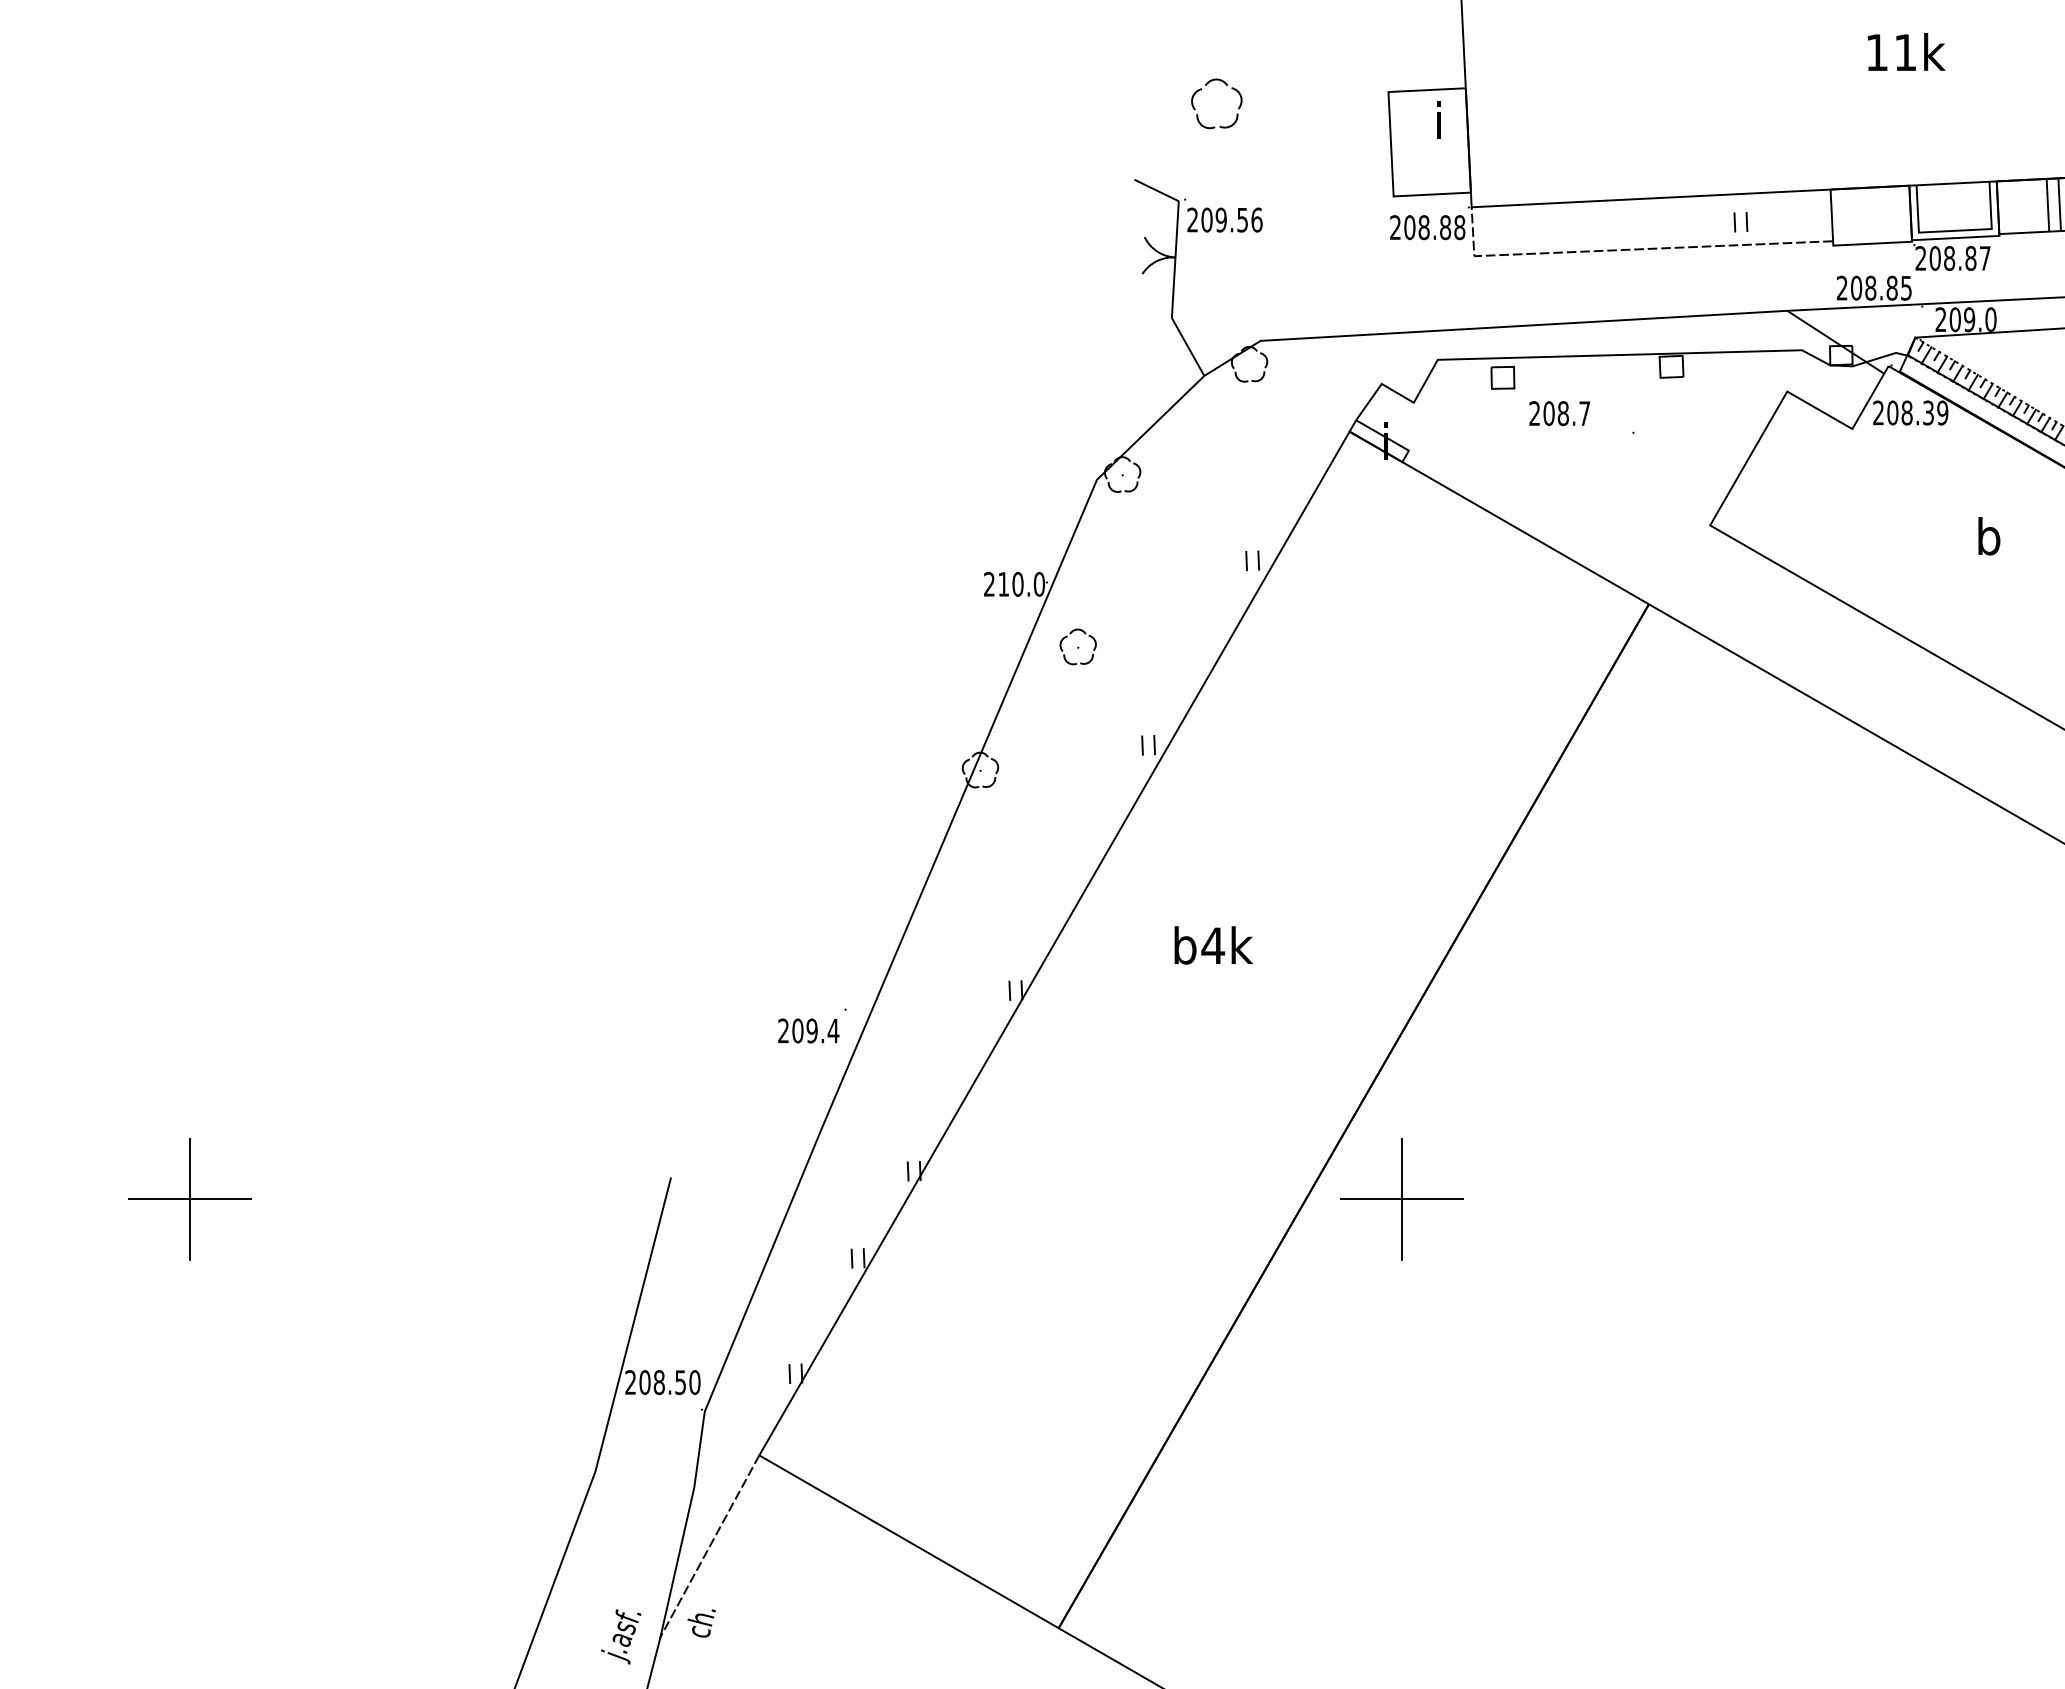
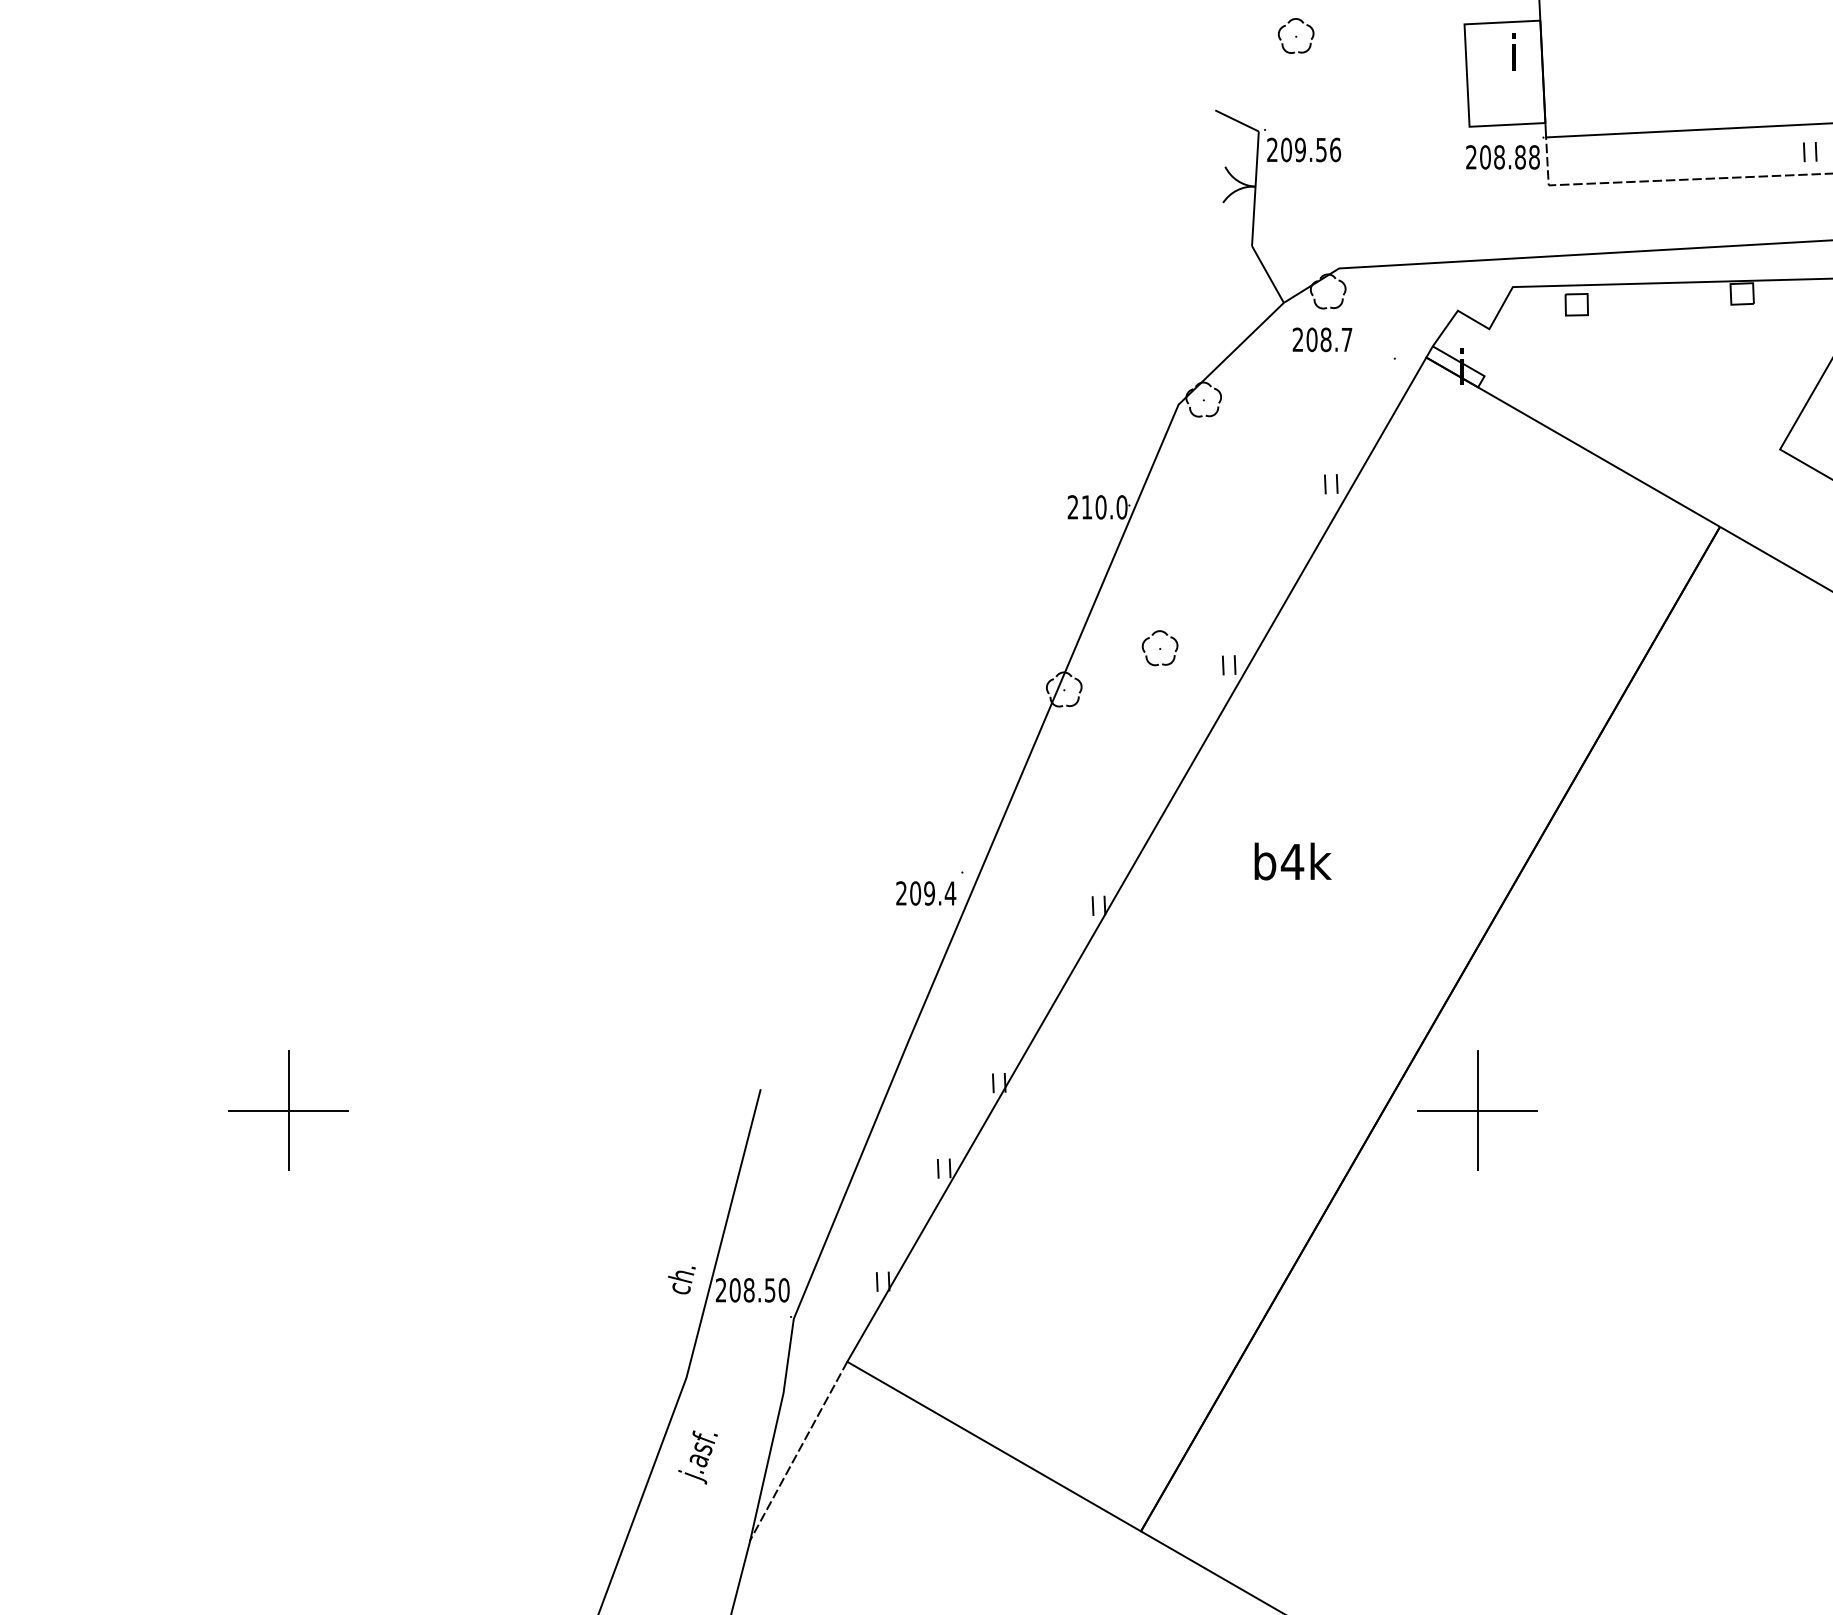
part: (1216, 103) -> (1295, 35), size x0.71
text: (1581, 417) -> (1343, 343), moved
part: (1077, 646) -> (1159, 647), moved
text: (812, 1025) -> (929, 888), moved
text: (701, 1623) -> (681, 1280), moved
text: (621, 1636) -> (698, 1457), moved

